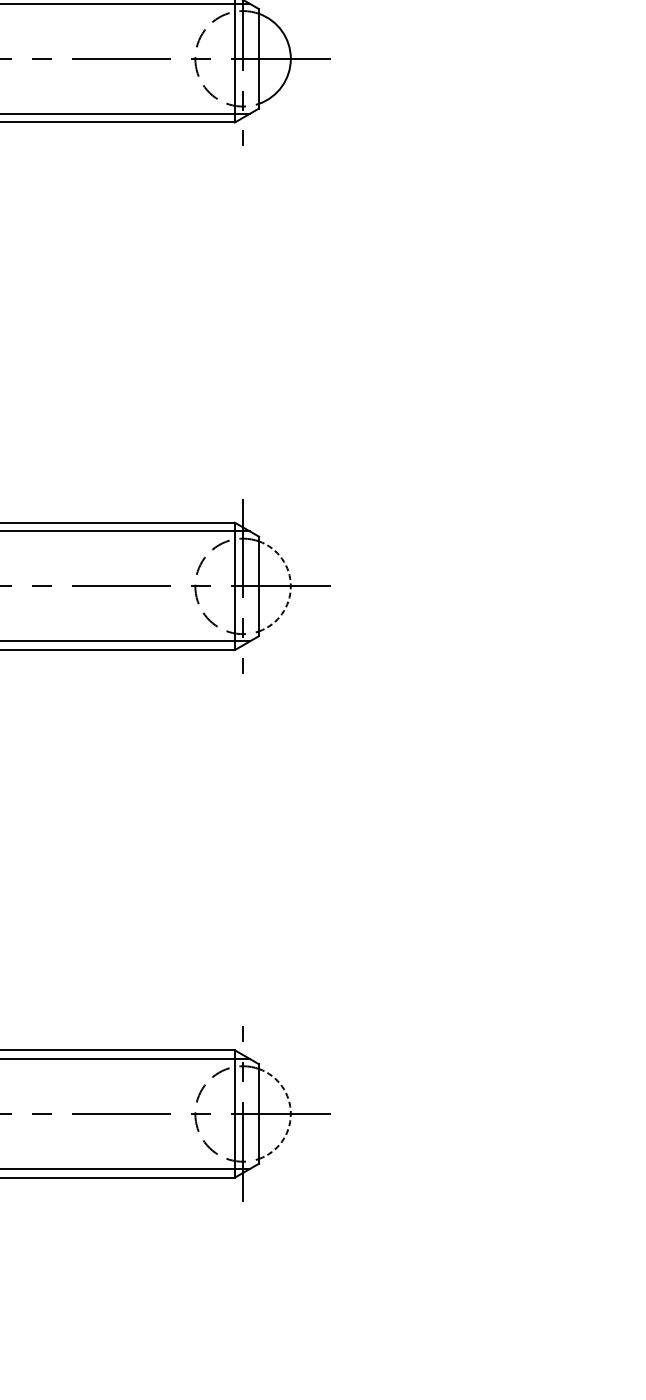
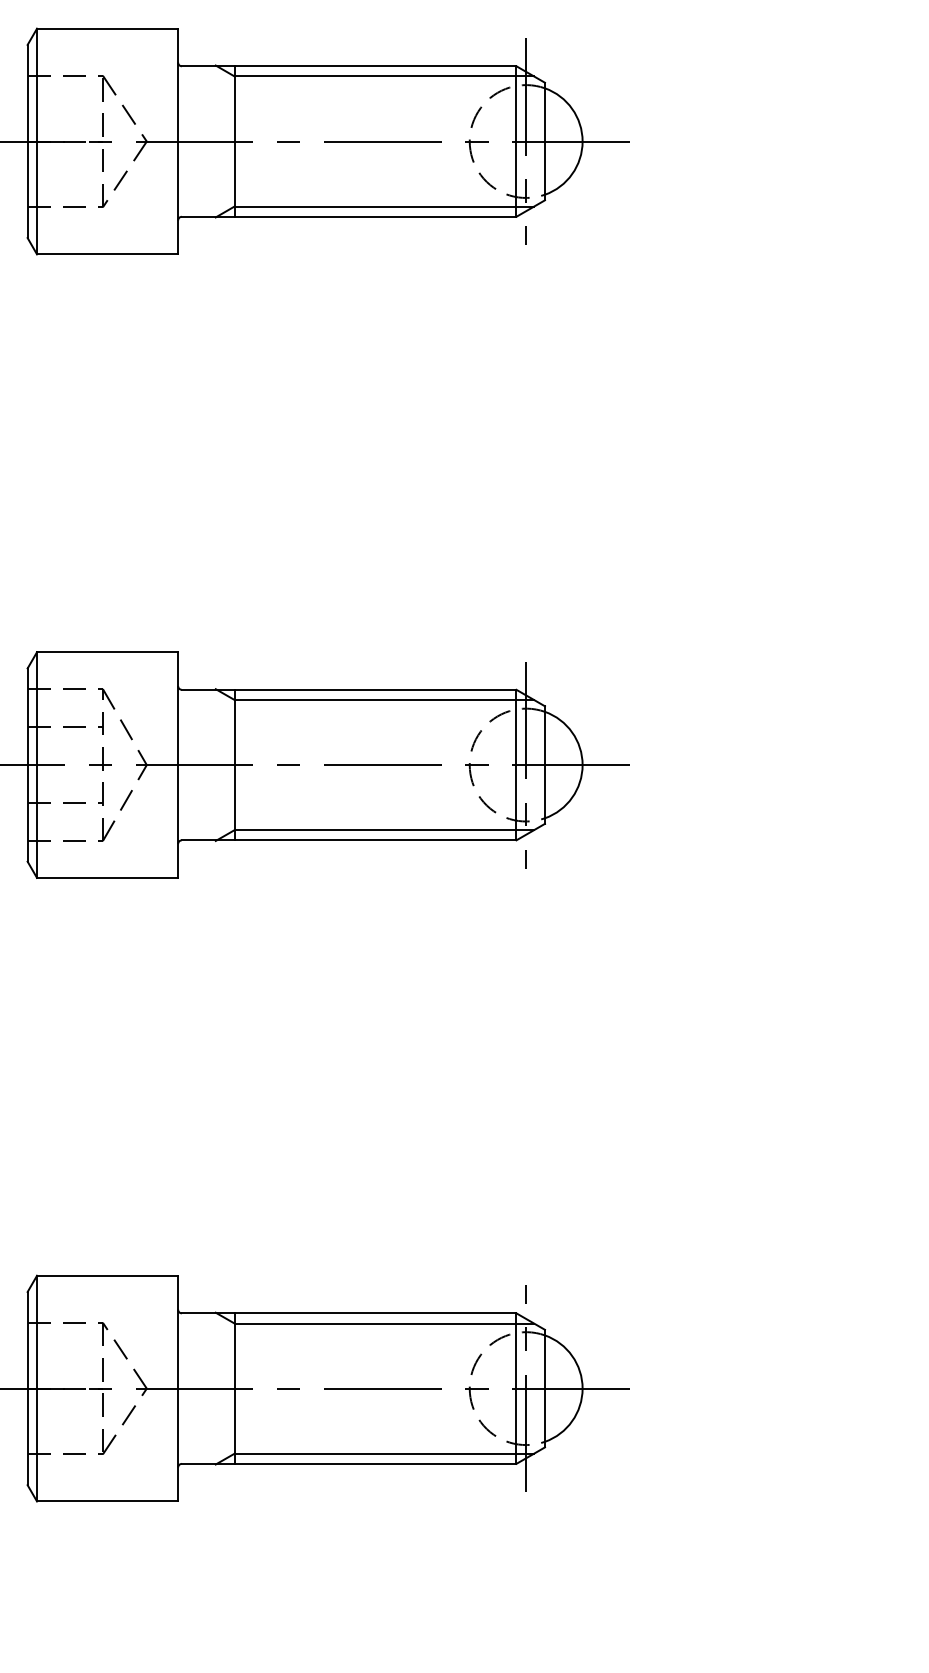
arc: (290, 586) -> (582, 765), dashed -> solid
arc: (290, 1113) -> (582, 1388), dashed -> solid

